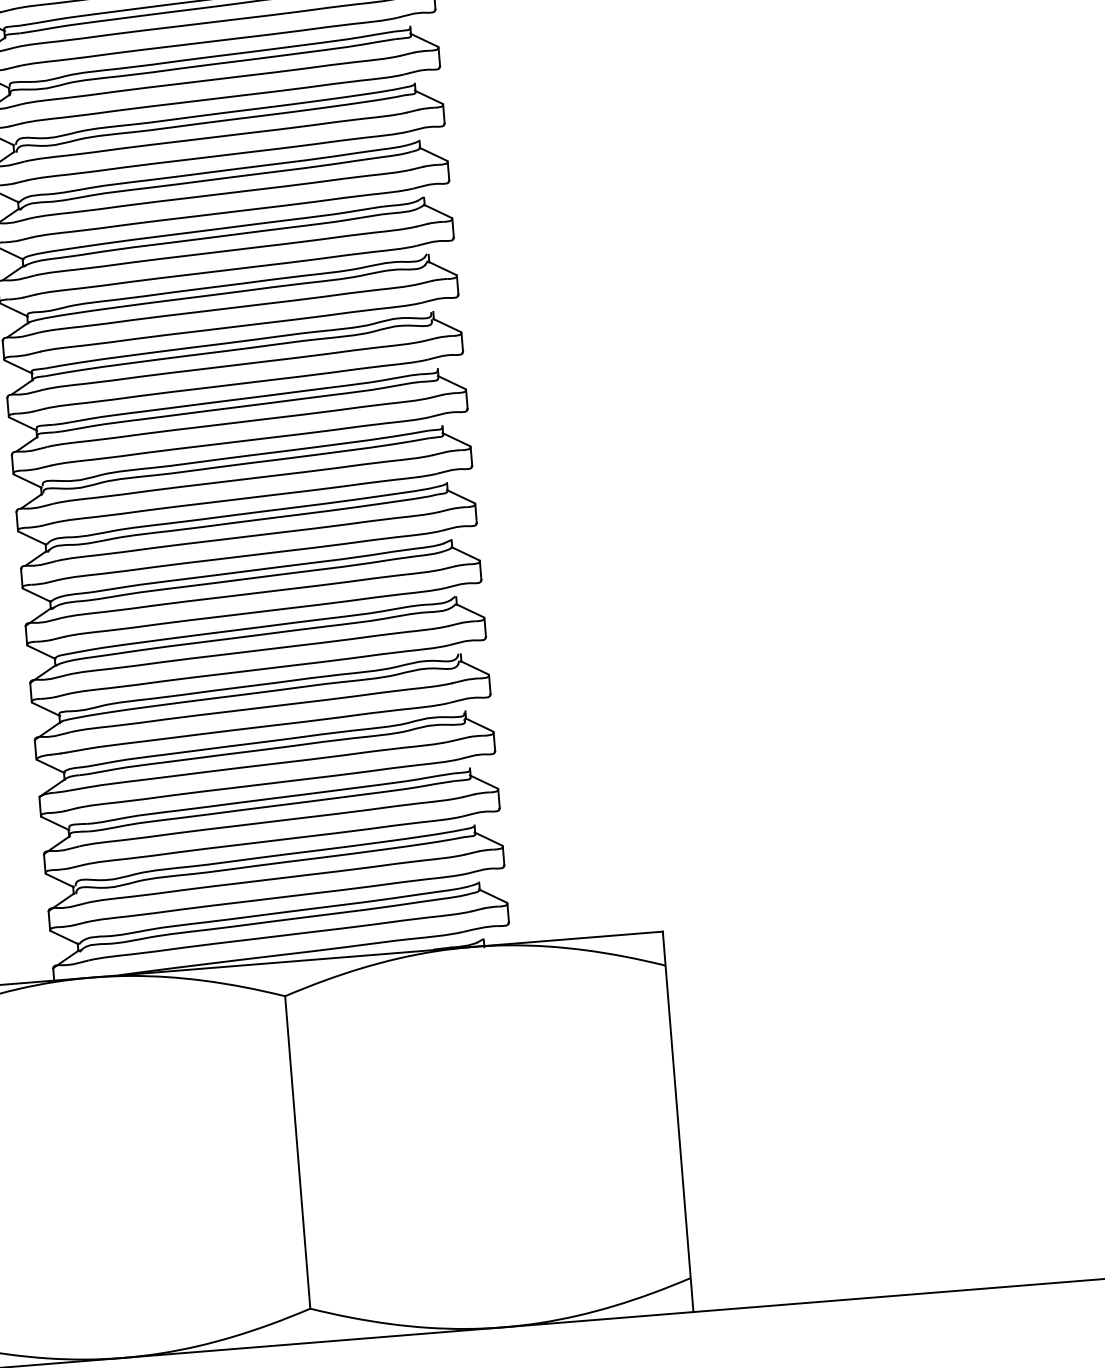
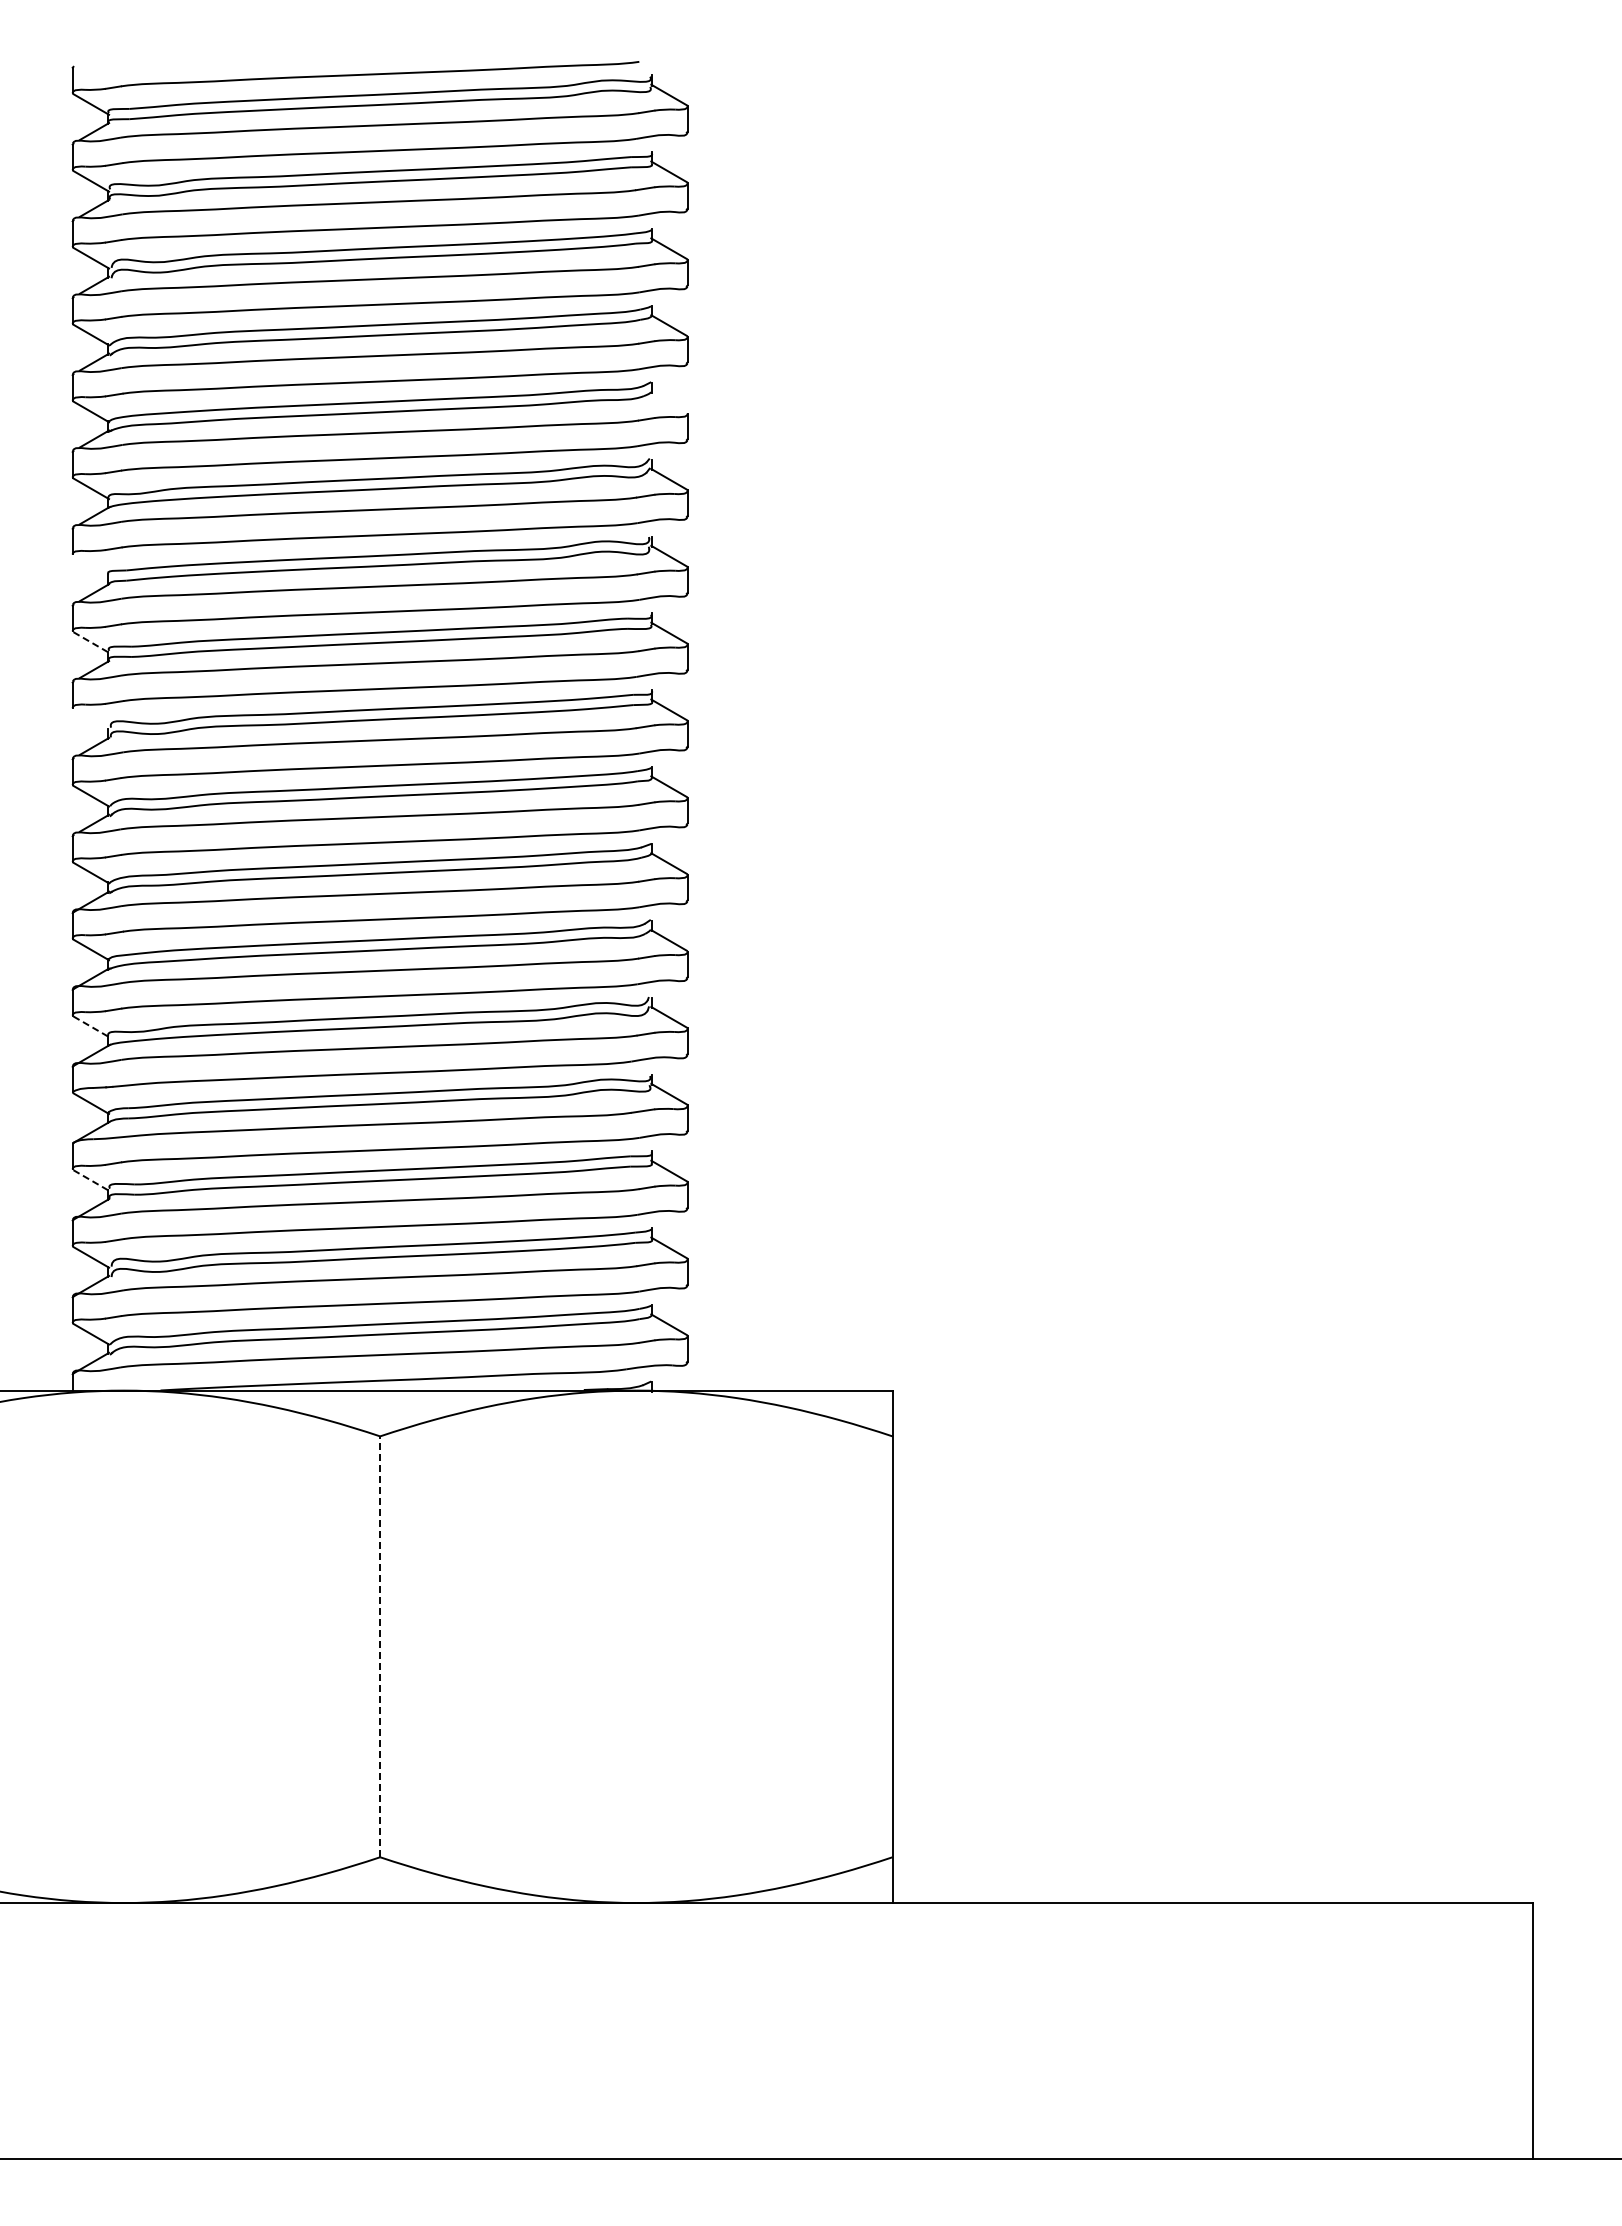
line: (437, 211) -> (668, 402), removed
line: (18, 366) -> (91, 565), removed
line: (23, 424) -> (91, 642), solid -> dashed
line: (28, 481) -> (91, 719), removed
line: (46, 709) -> (91, 1026), solid -> dashed
line: (55, 823) -> (91, 1180), solid -> dashed
line: (297, 1152) -> (380, 1646), solid -> dashed

